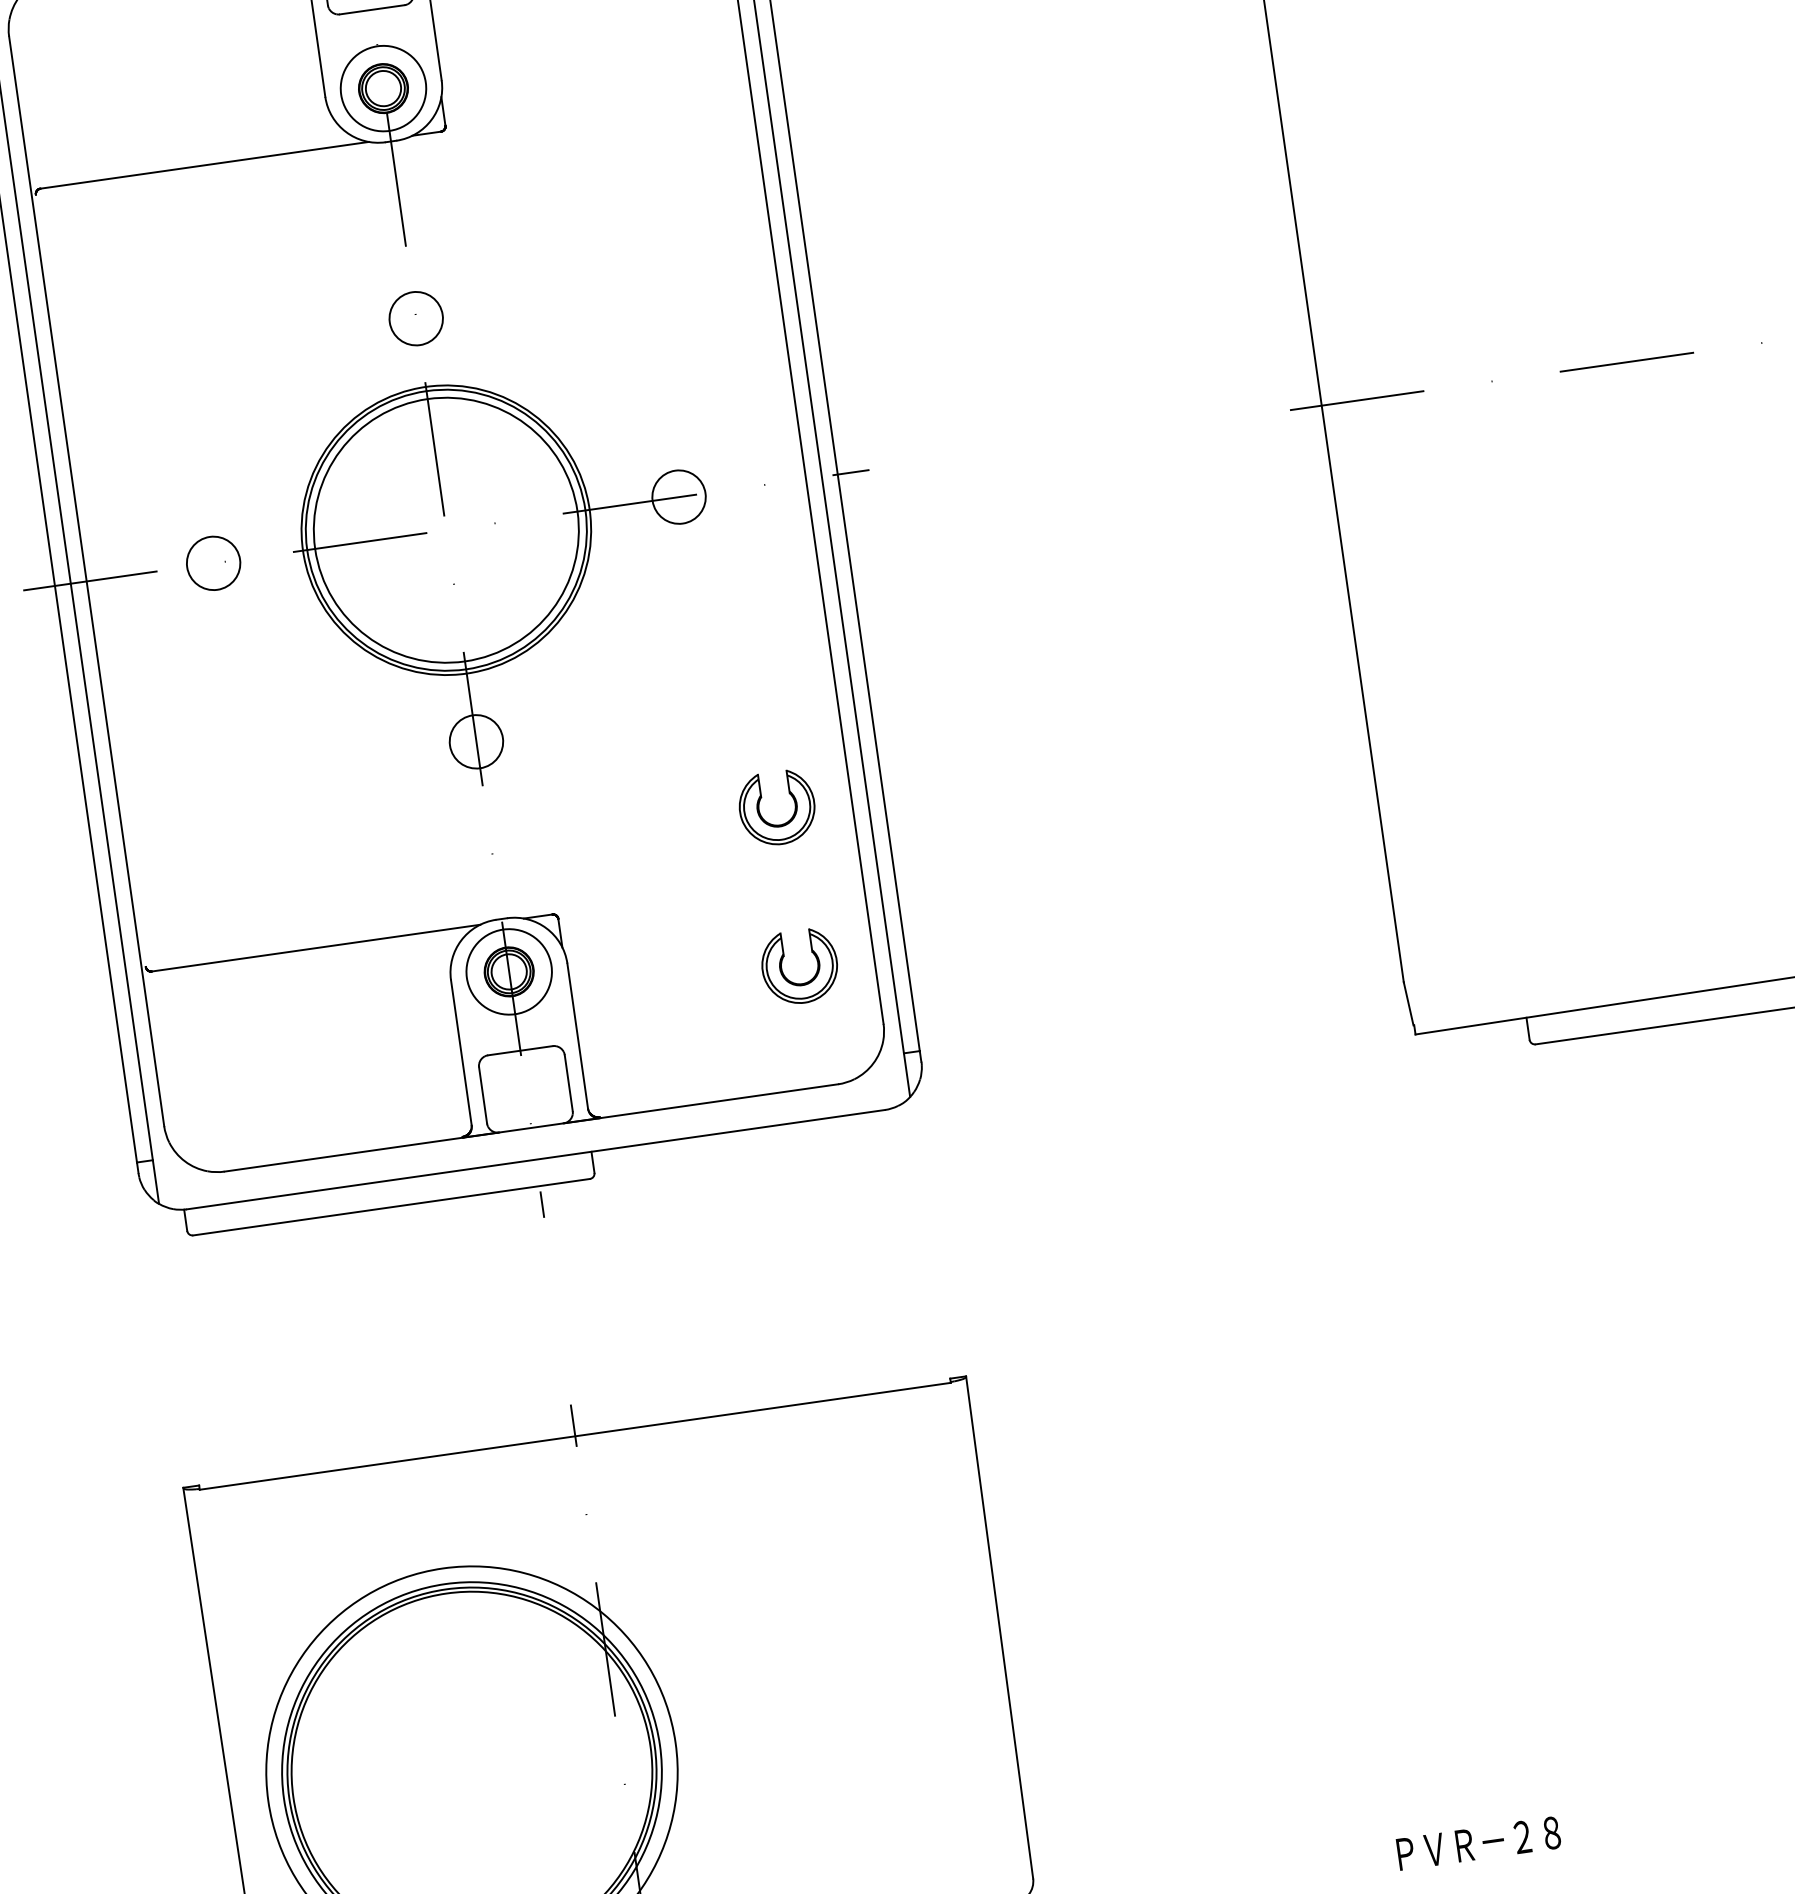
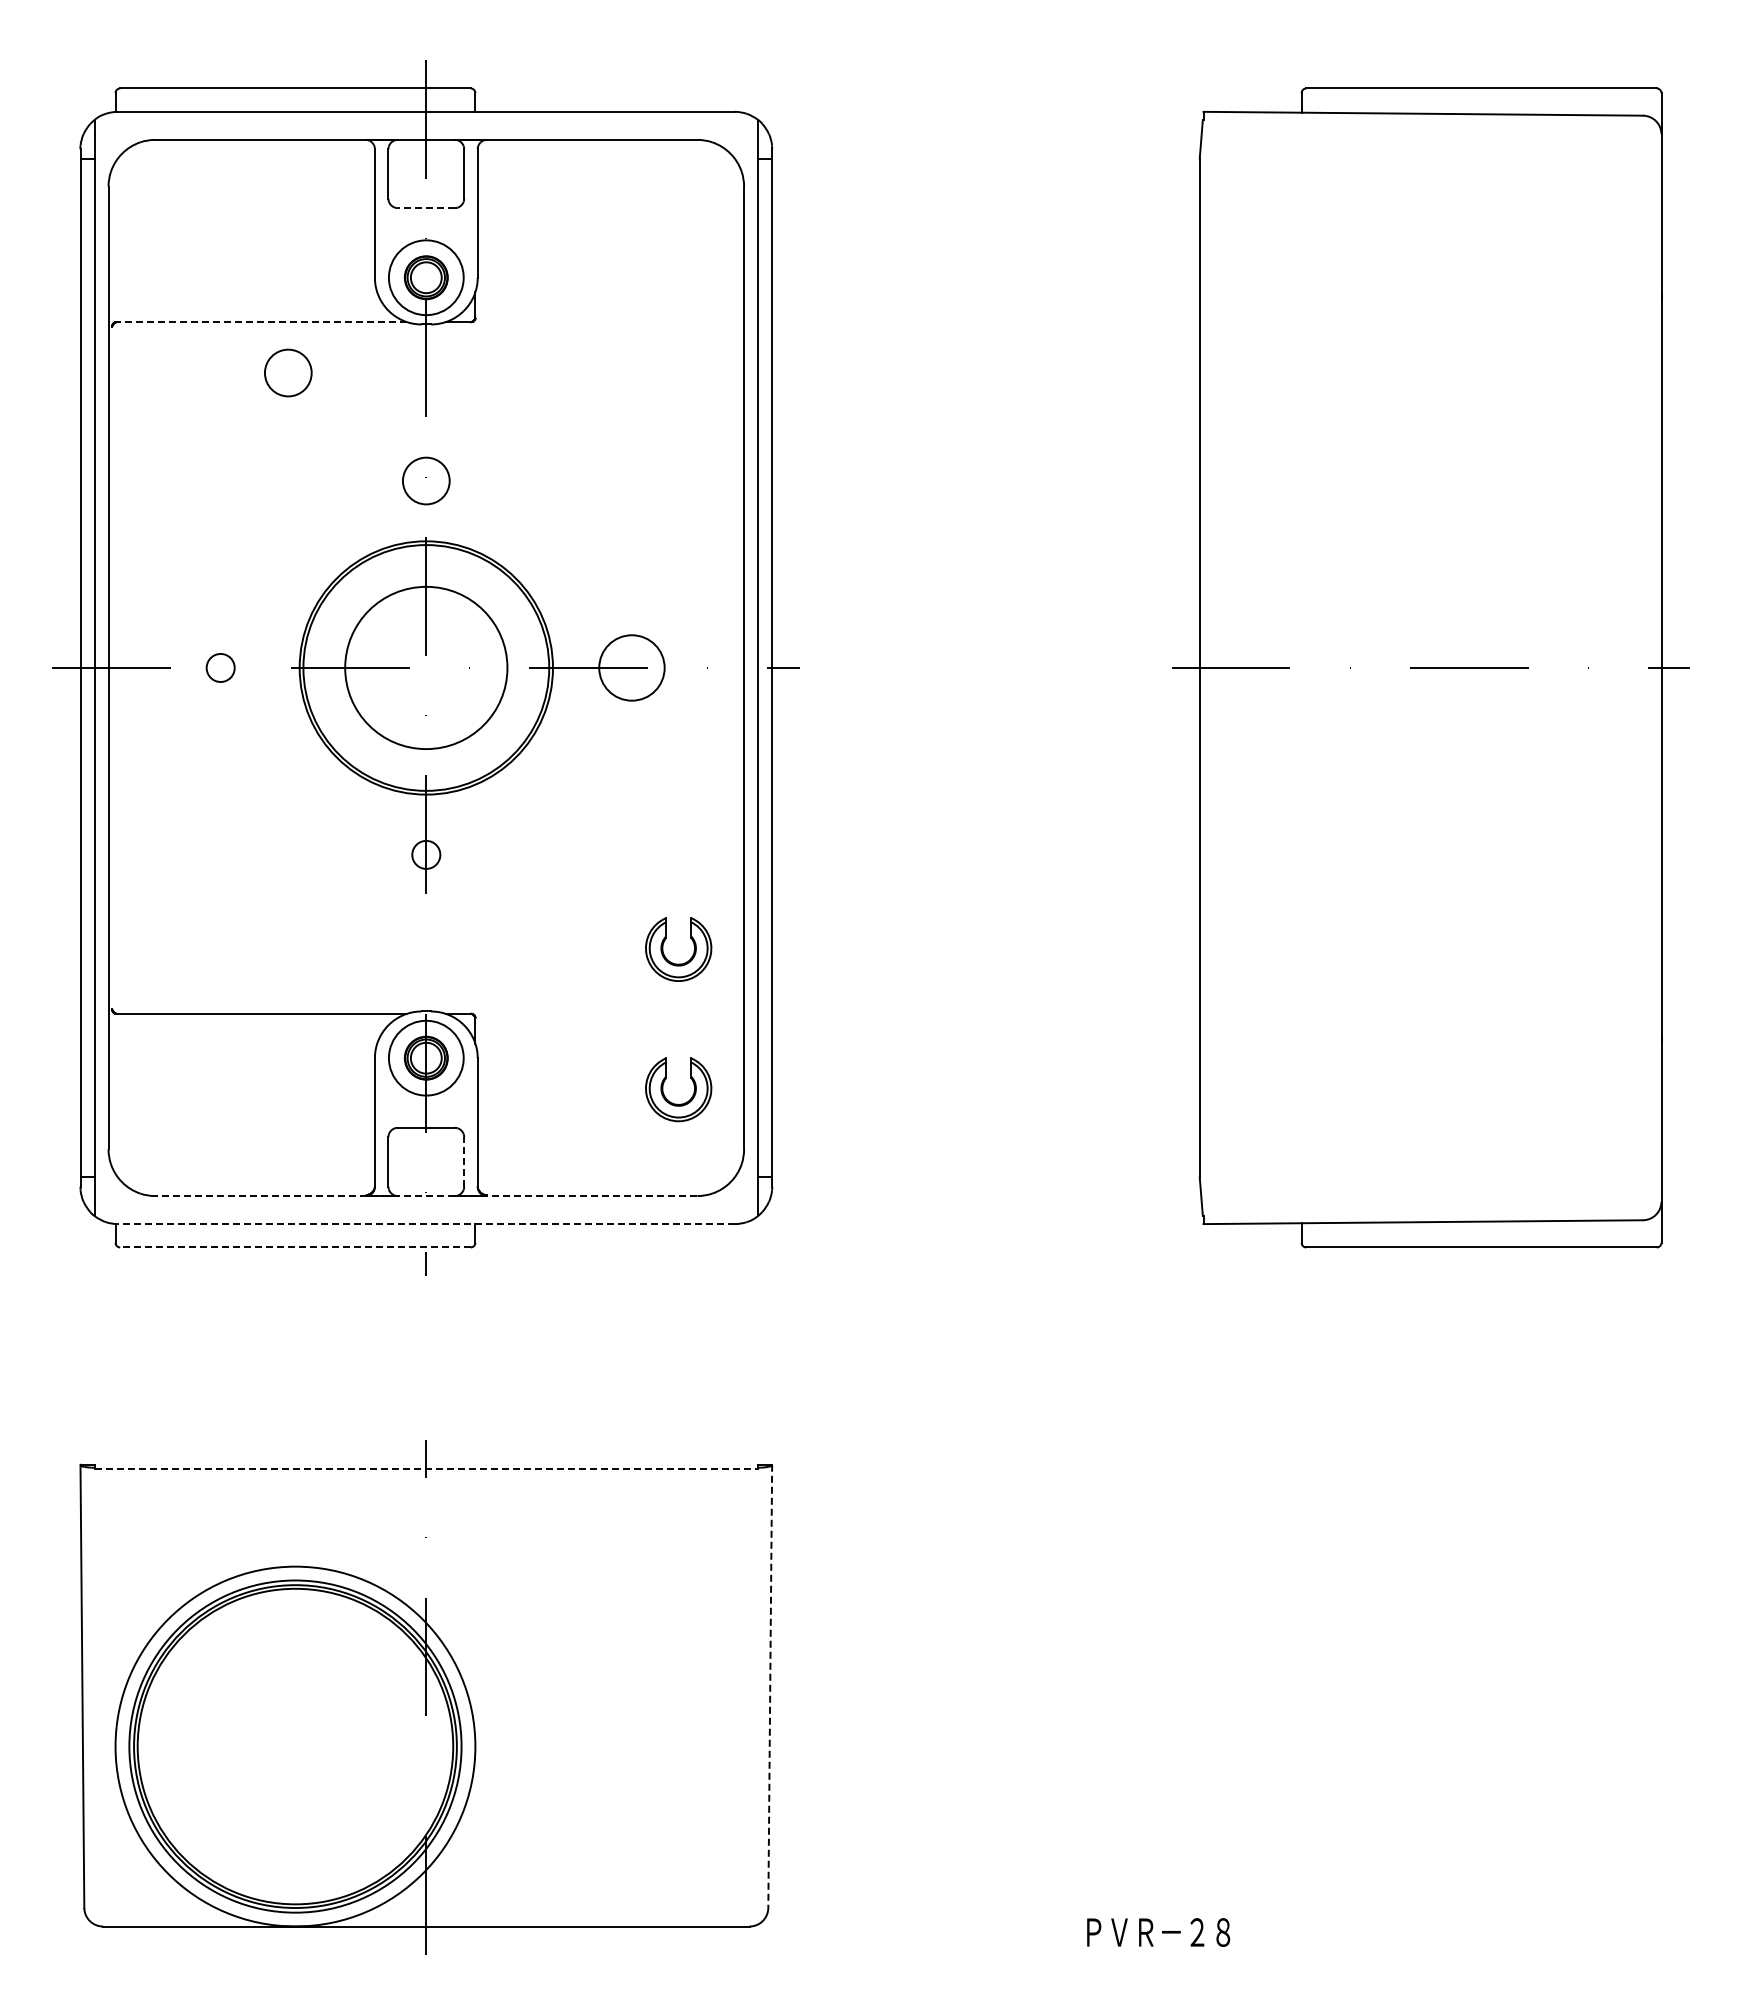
line: (372, 10) -> (426, 208), solid -> dashed
line: (204, 165) -> (261, 322), solid -> dashed
circle: (242, 218) -> (288, 372), added
circle: (678, 496) -> (631, 667), size x1.4
circle: (446, 529) -> (426, 667), size x0.7
circle: (213, 562) -> (220, 667), size x0.6
circle: (475, 741) -> (425, 854), size x0.6
line: (569, 1082) -> (464, 1161), solid -> dashed
line: (530, 1128) -> (425, 1196), solid -> dashed
line: (535, 1160) -> (425, 1224), solid -> dashed
line: (390, 1207) -> (294, 1247), solid -> dashed
line: (575, 1436) -> (426, 1468), solid -> dashed
line: (999, 1627) -> (770, 1686), solid -> dashed

